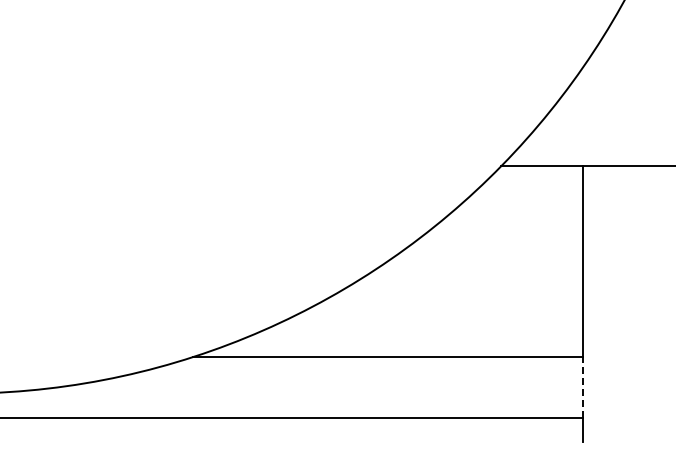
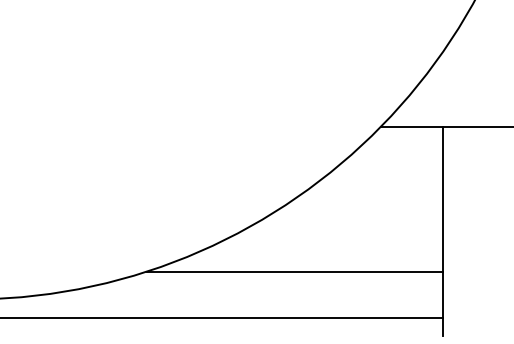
line: (582, 386) -> (442, 294), dashed -> solid

